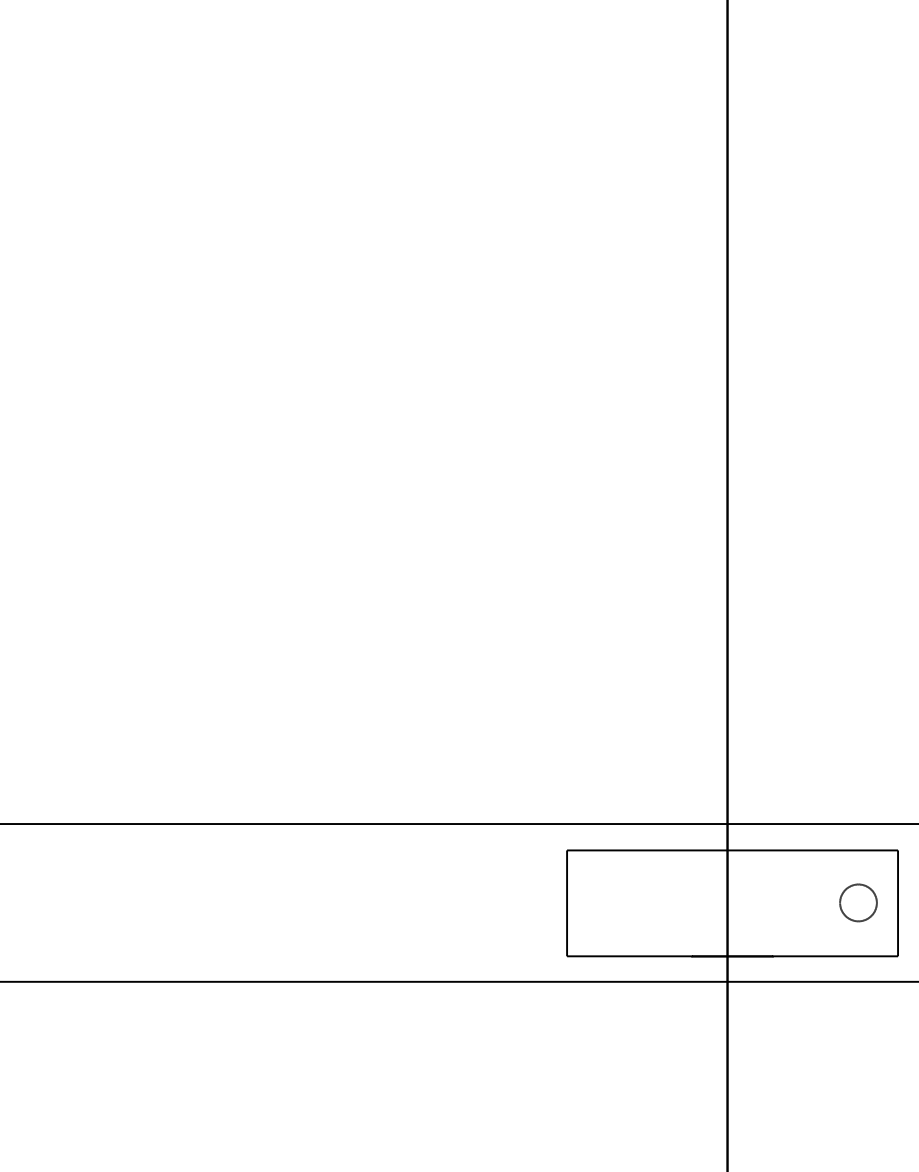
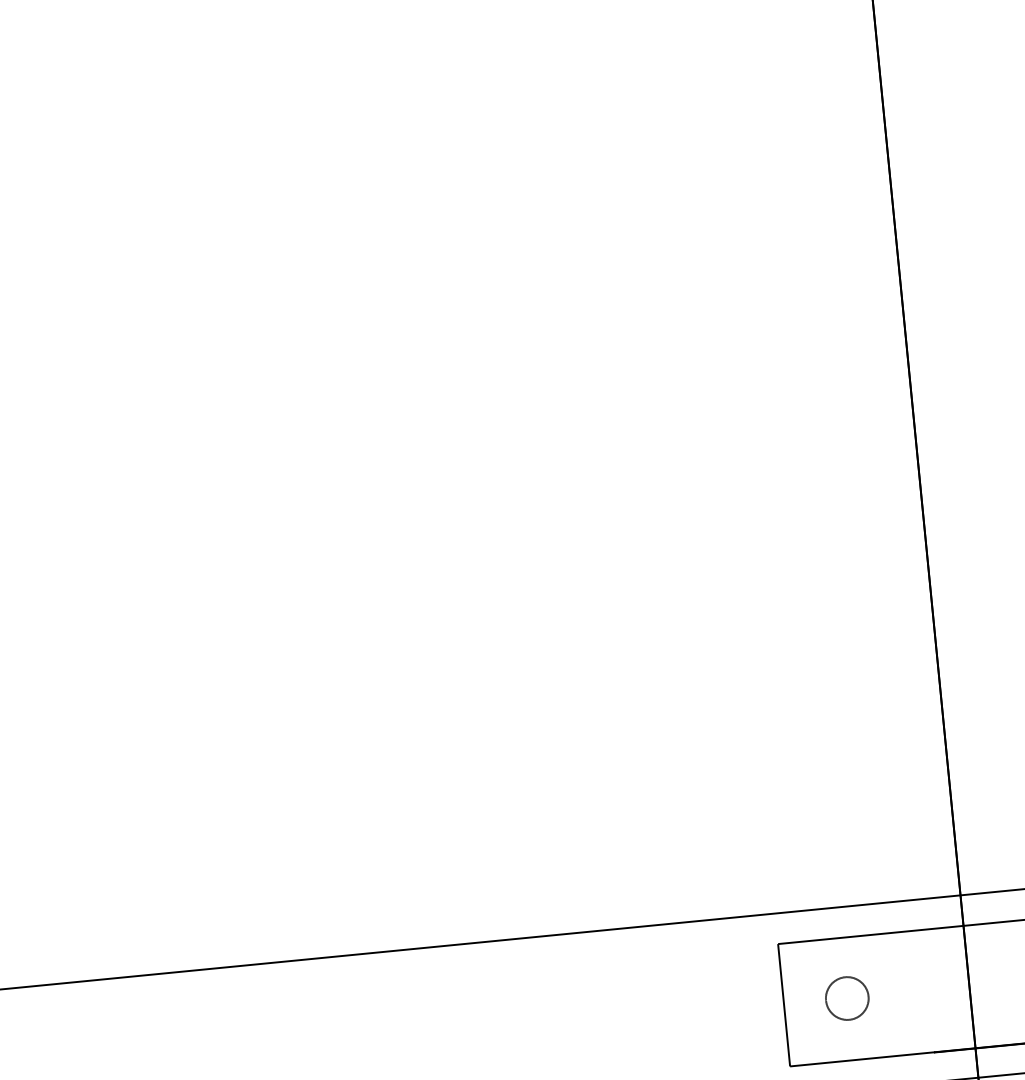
part: (621, 902) -> (846, 998), added

